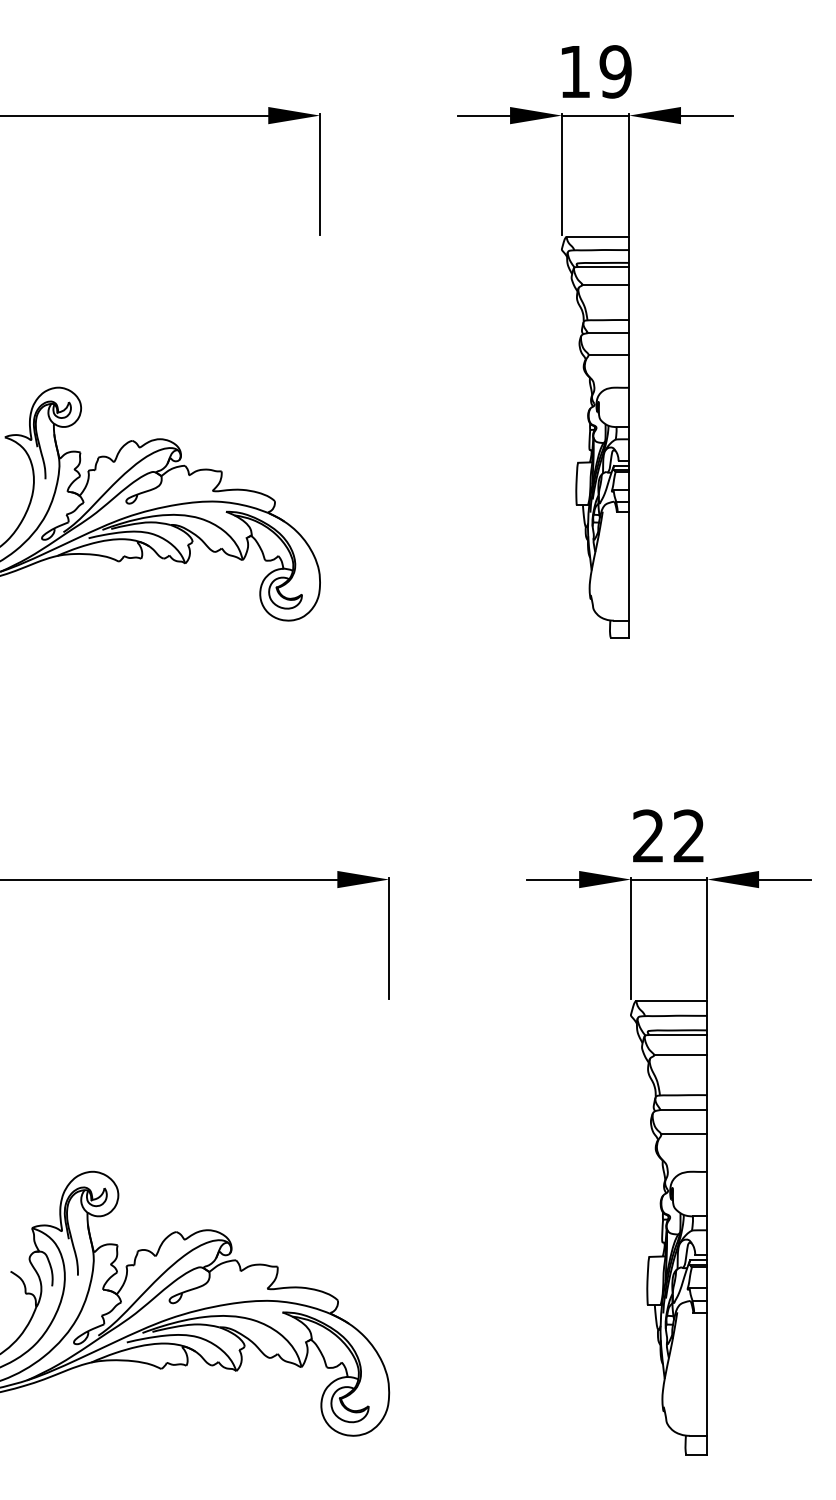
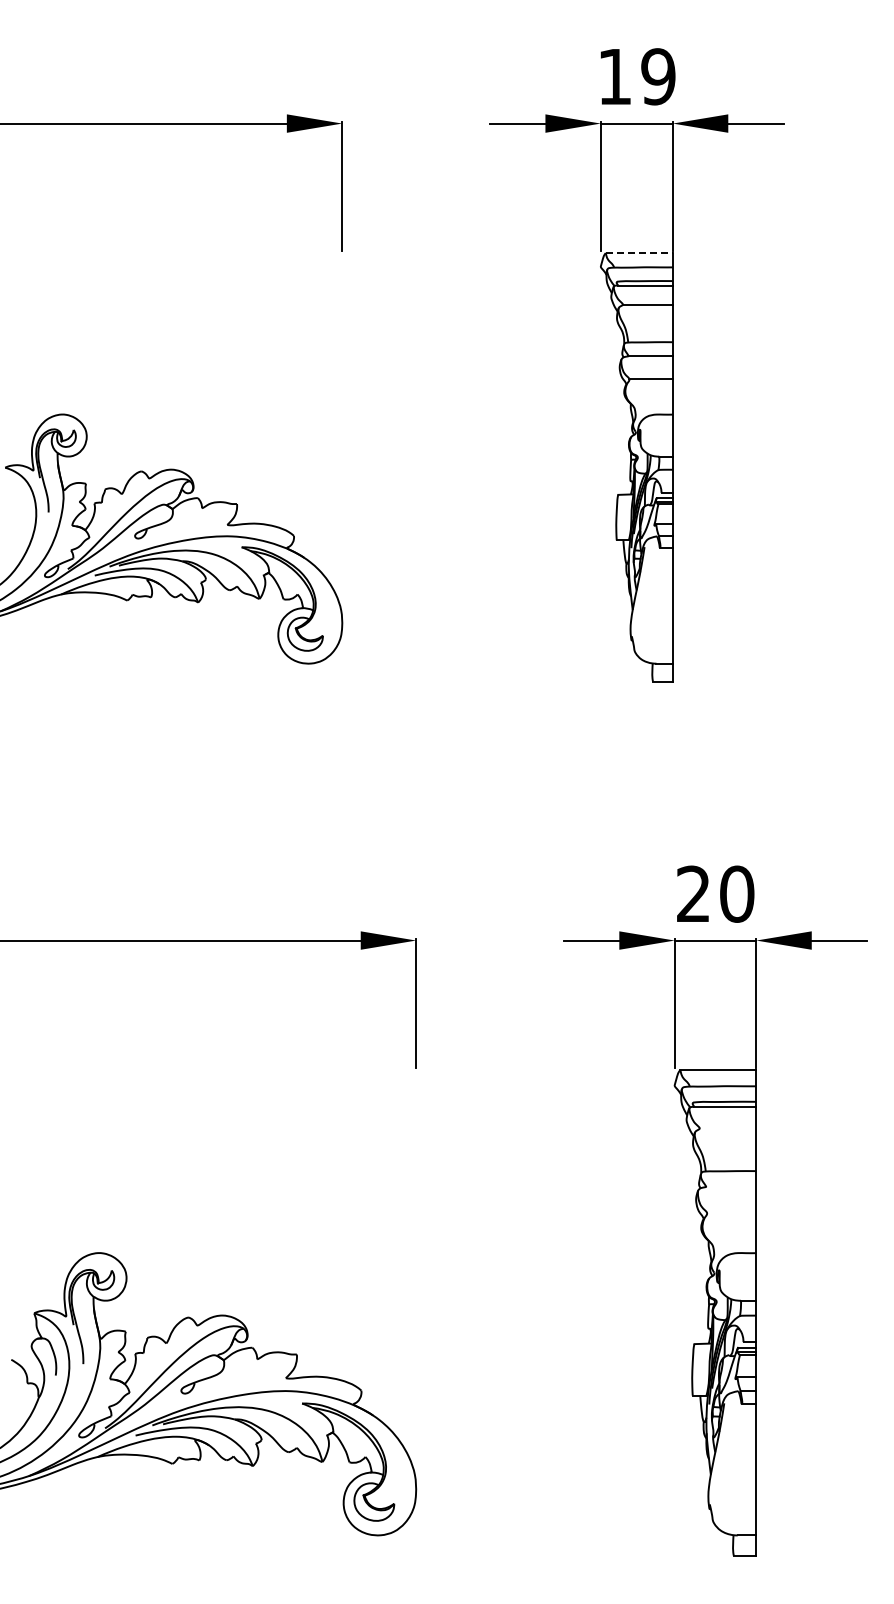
line: (598, 237) -> (639, 253), solid -> dashed
text: (689, 835) -> (737, 893), 22 -> 20
line: (680, 1055) -> (727, 1128), removed
line: (684, 1109) -> (731, 1186), removed
line: (684, 1133) -> (731, 1212), removed

